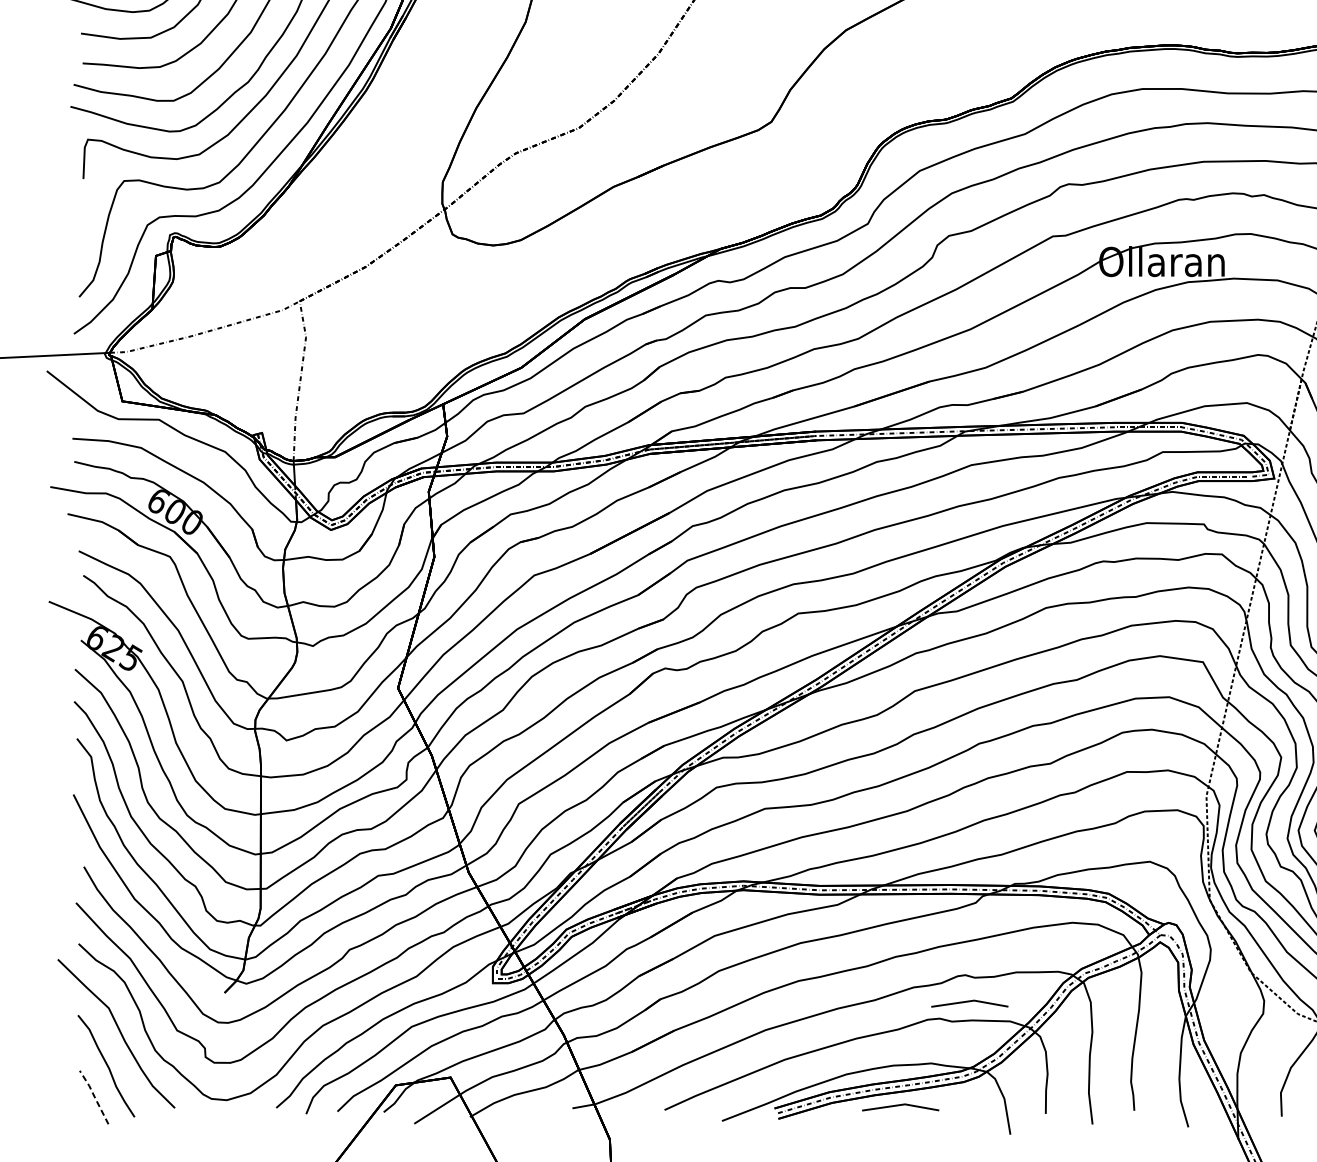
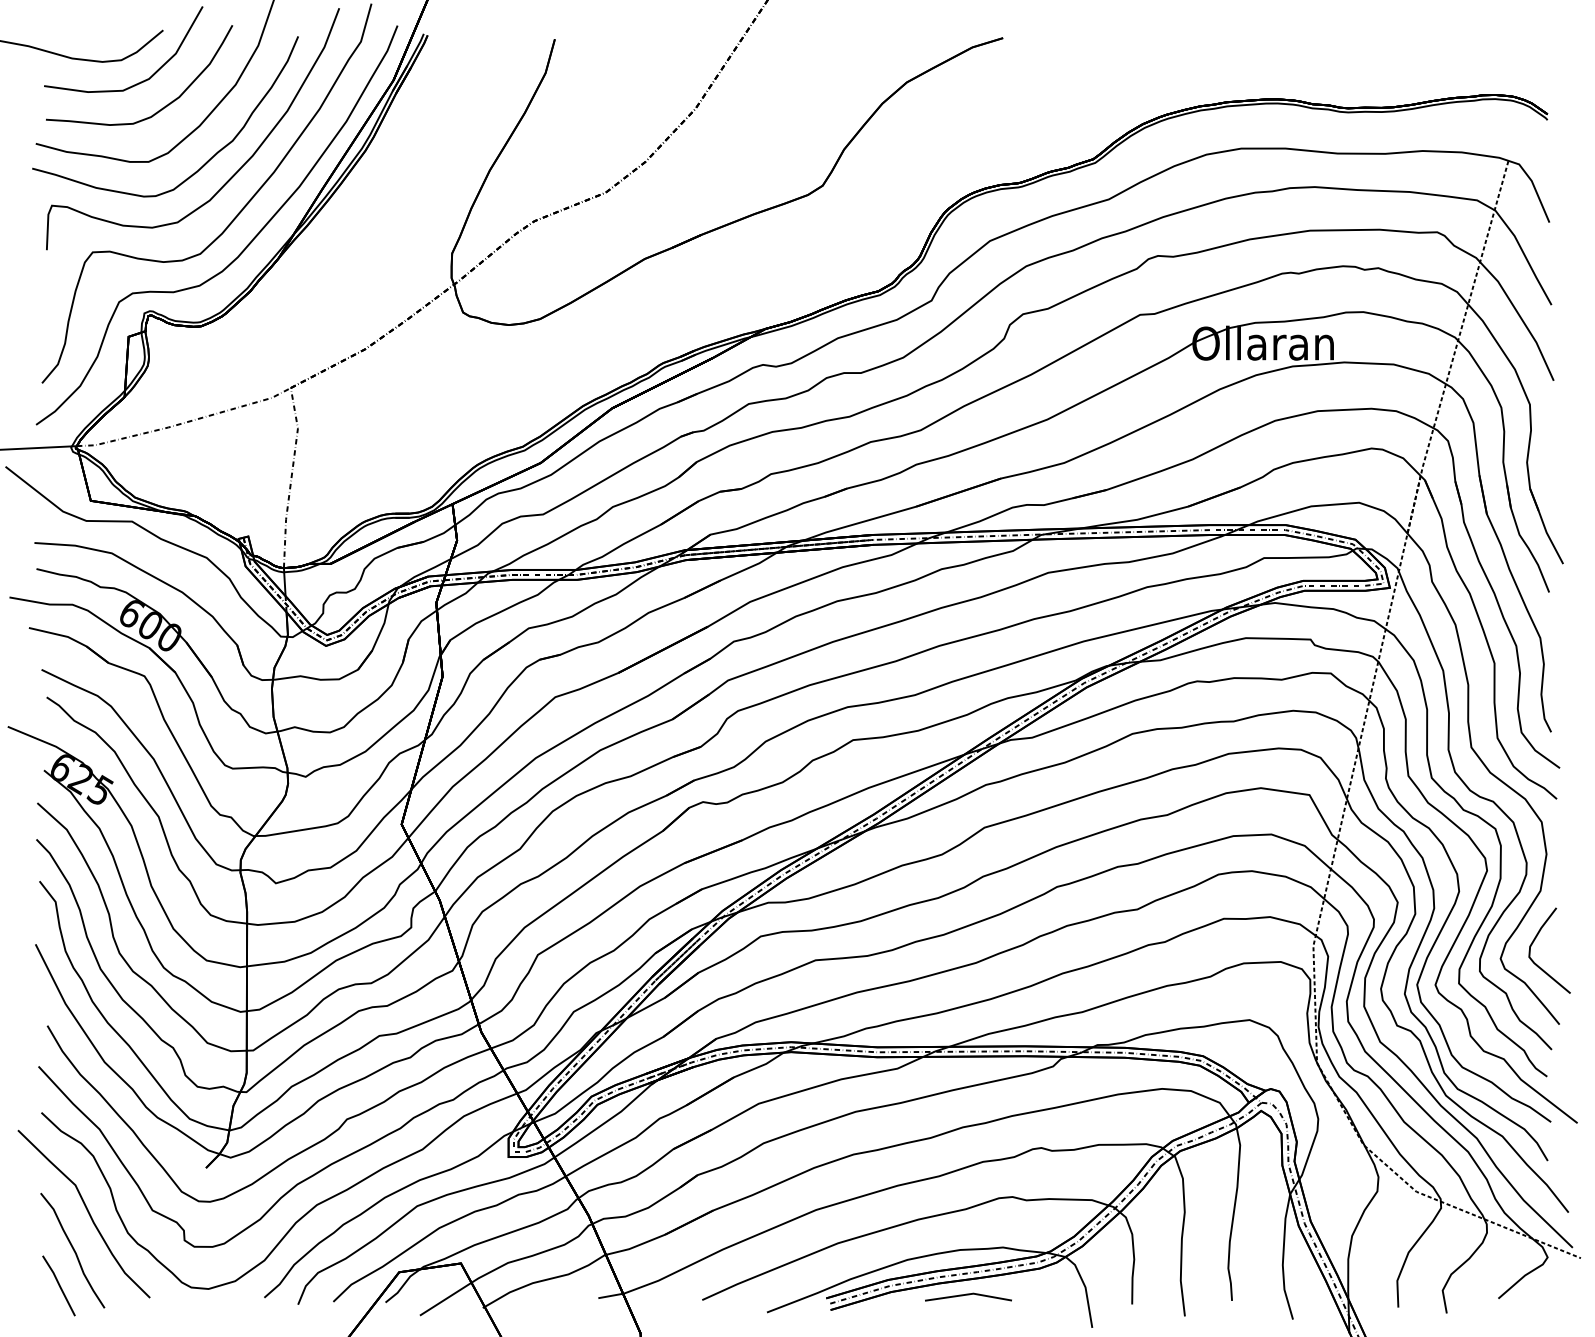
line: (969, 1002) -> (1046, 1178), removed
line: (94, 1096) -> (59, 1284), dashed -> solid

